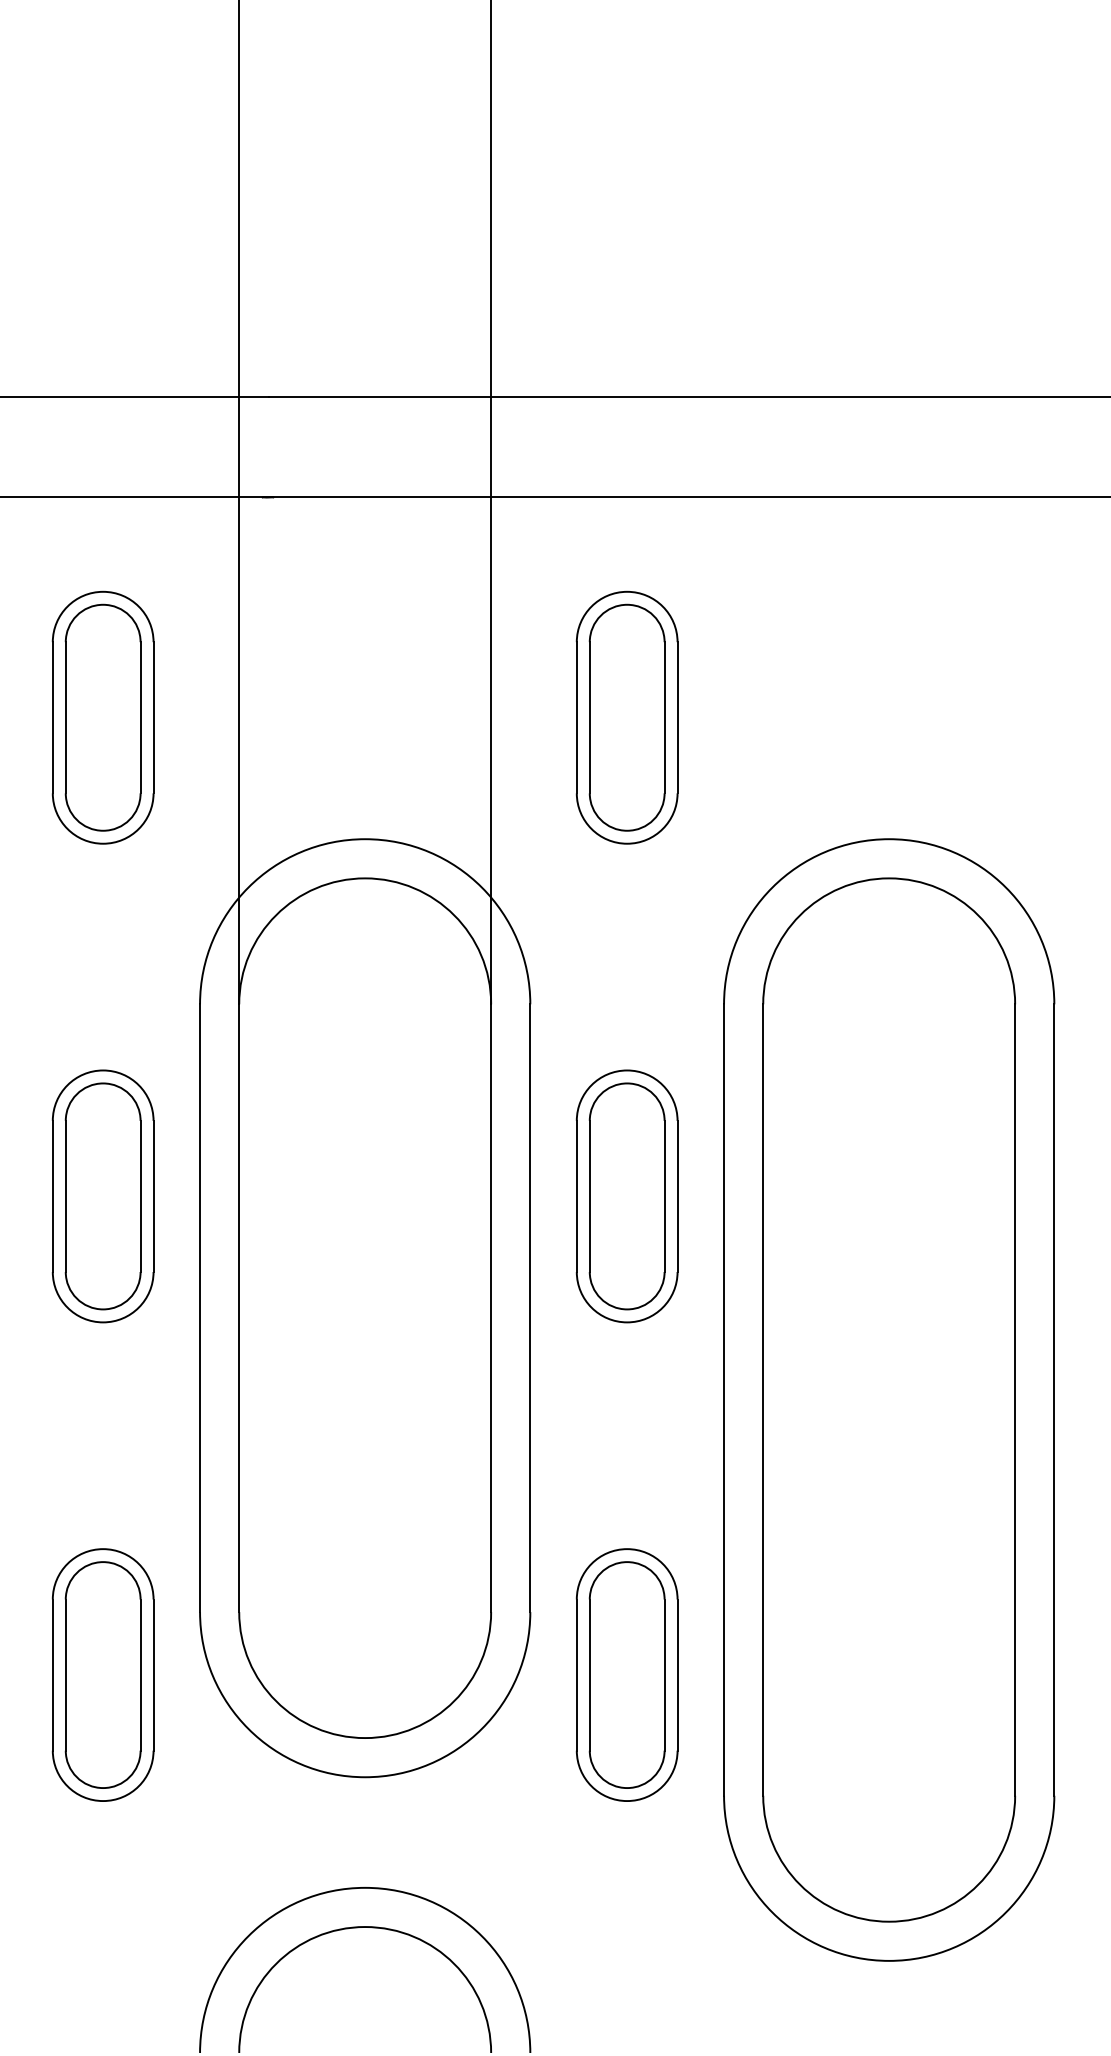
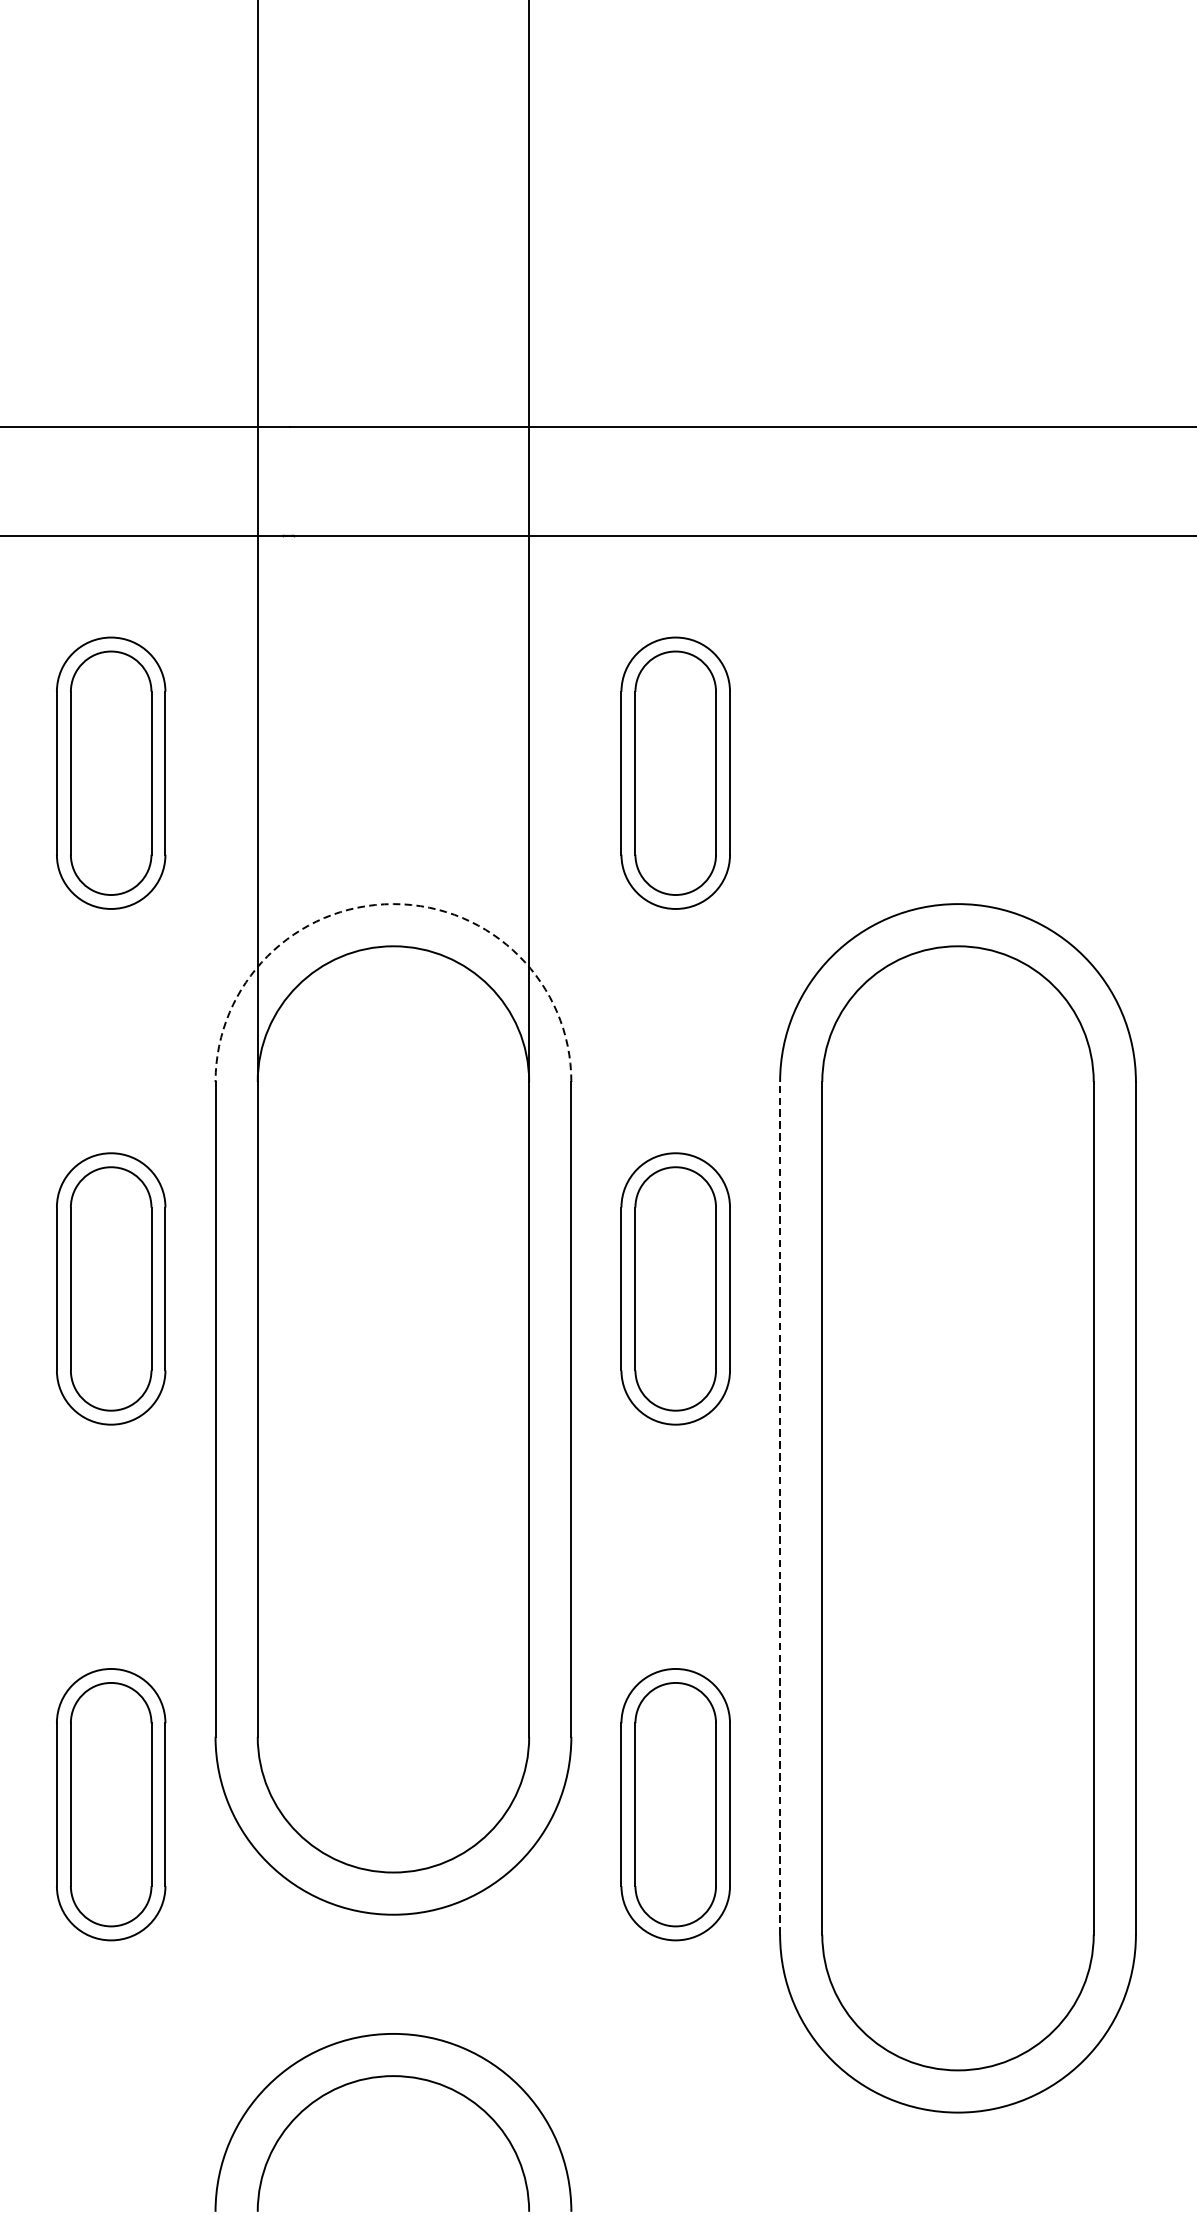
arc: (365, 839) -> (393, 904), solid -> dashed
line: (724, 1400) -> (780, 1508), solid -> dashed

